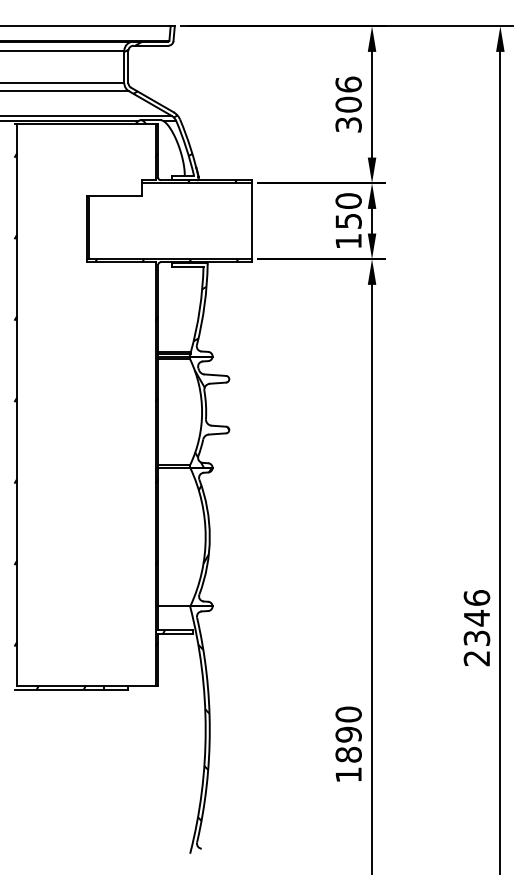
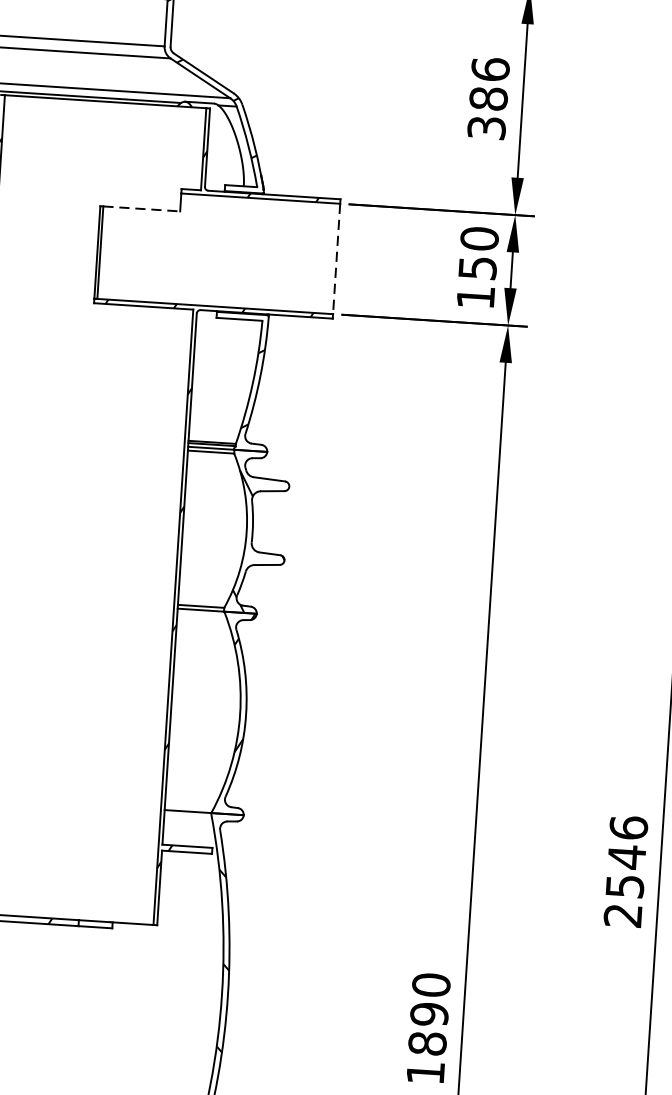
text: (348, 104) -> (488, 98), 306 -> 386
line: (116, 195) -> (142, 208), solid -> dashed
line: (251, 221) -> (336, 259), solid -> dashed
text: (476, 637) -> (624, 885), 2346 -> 2546

